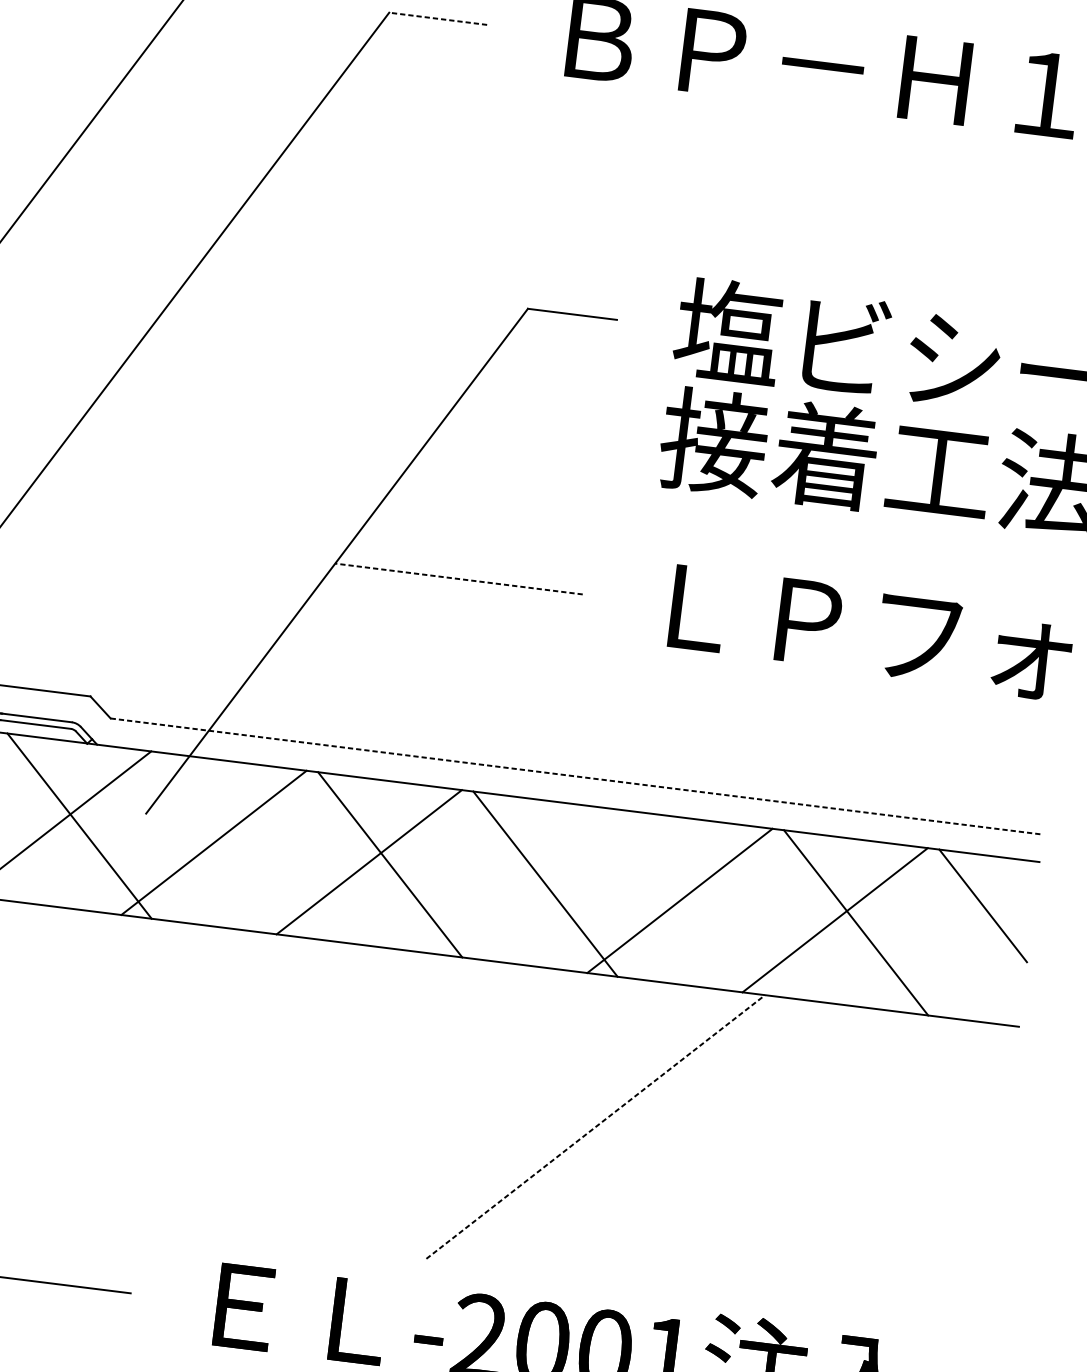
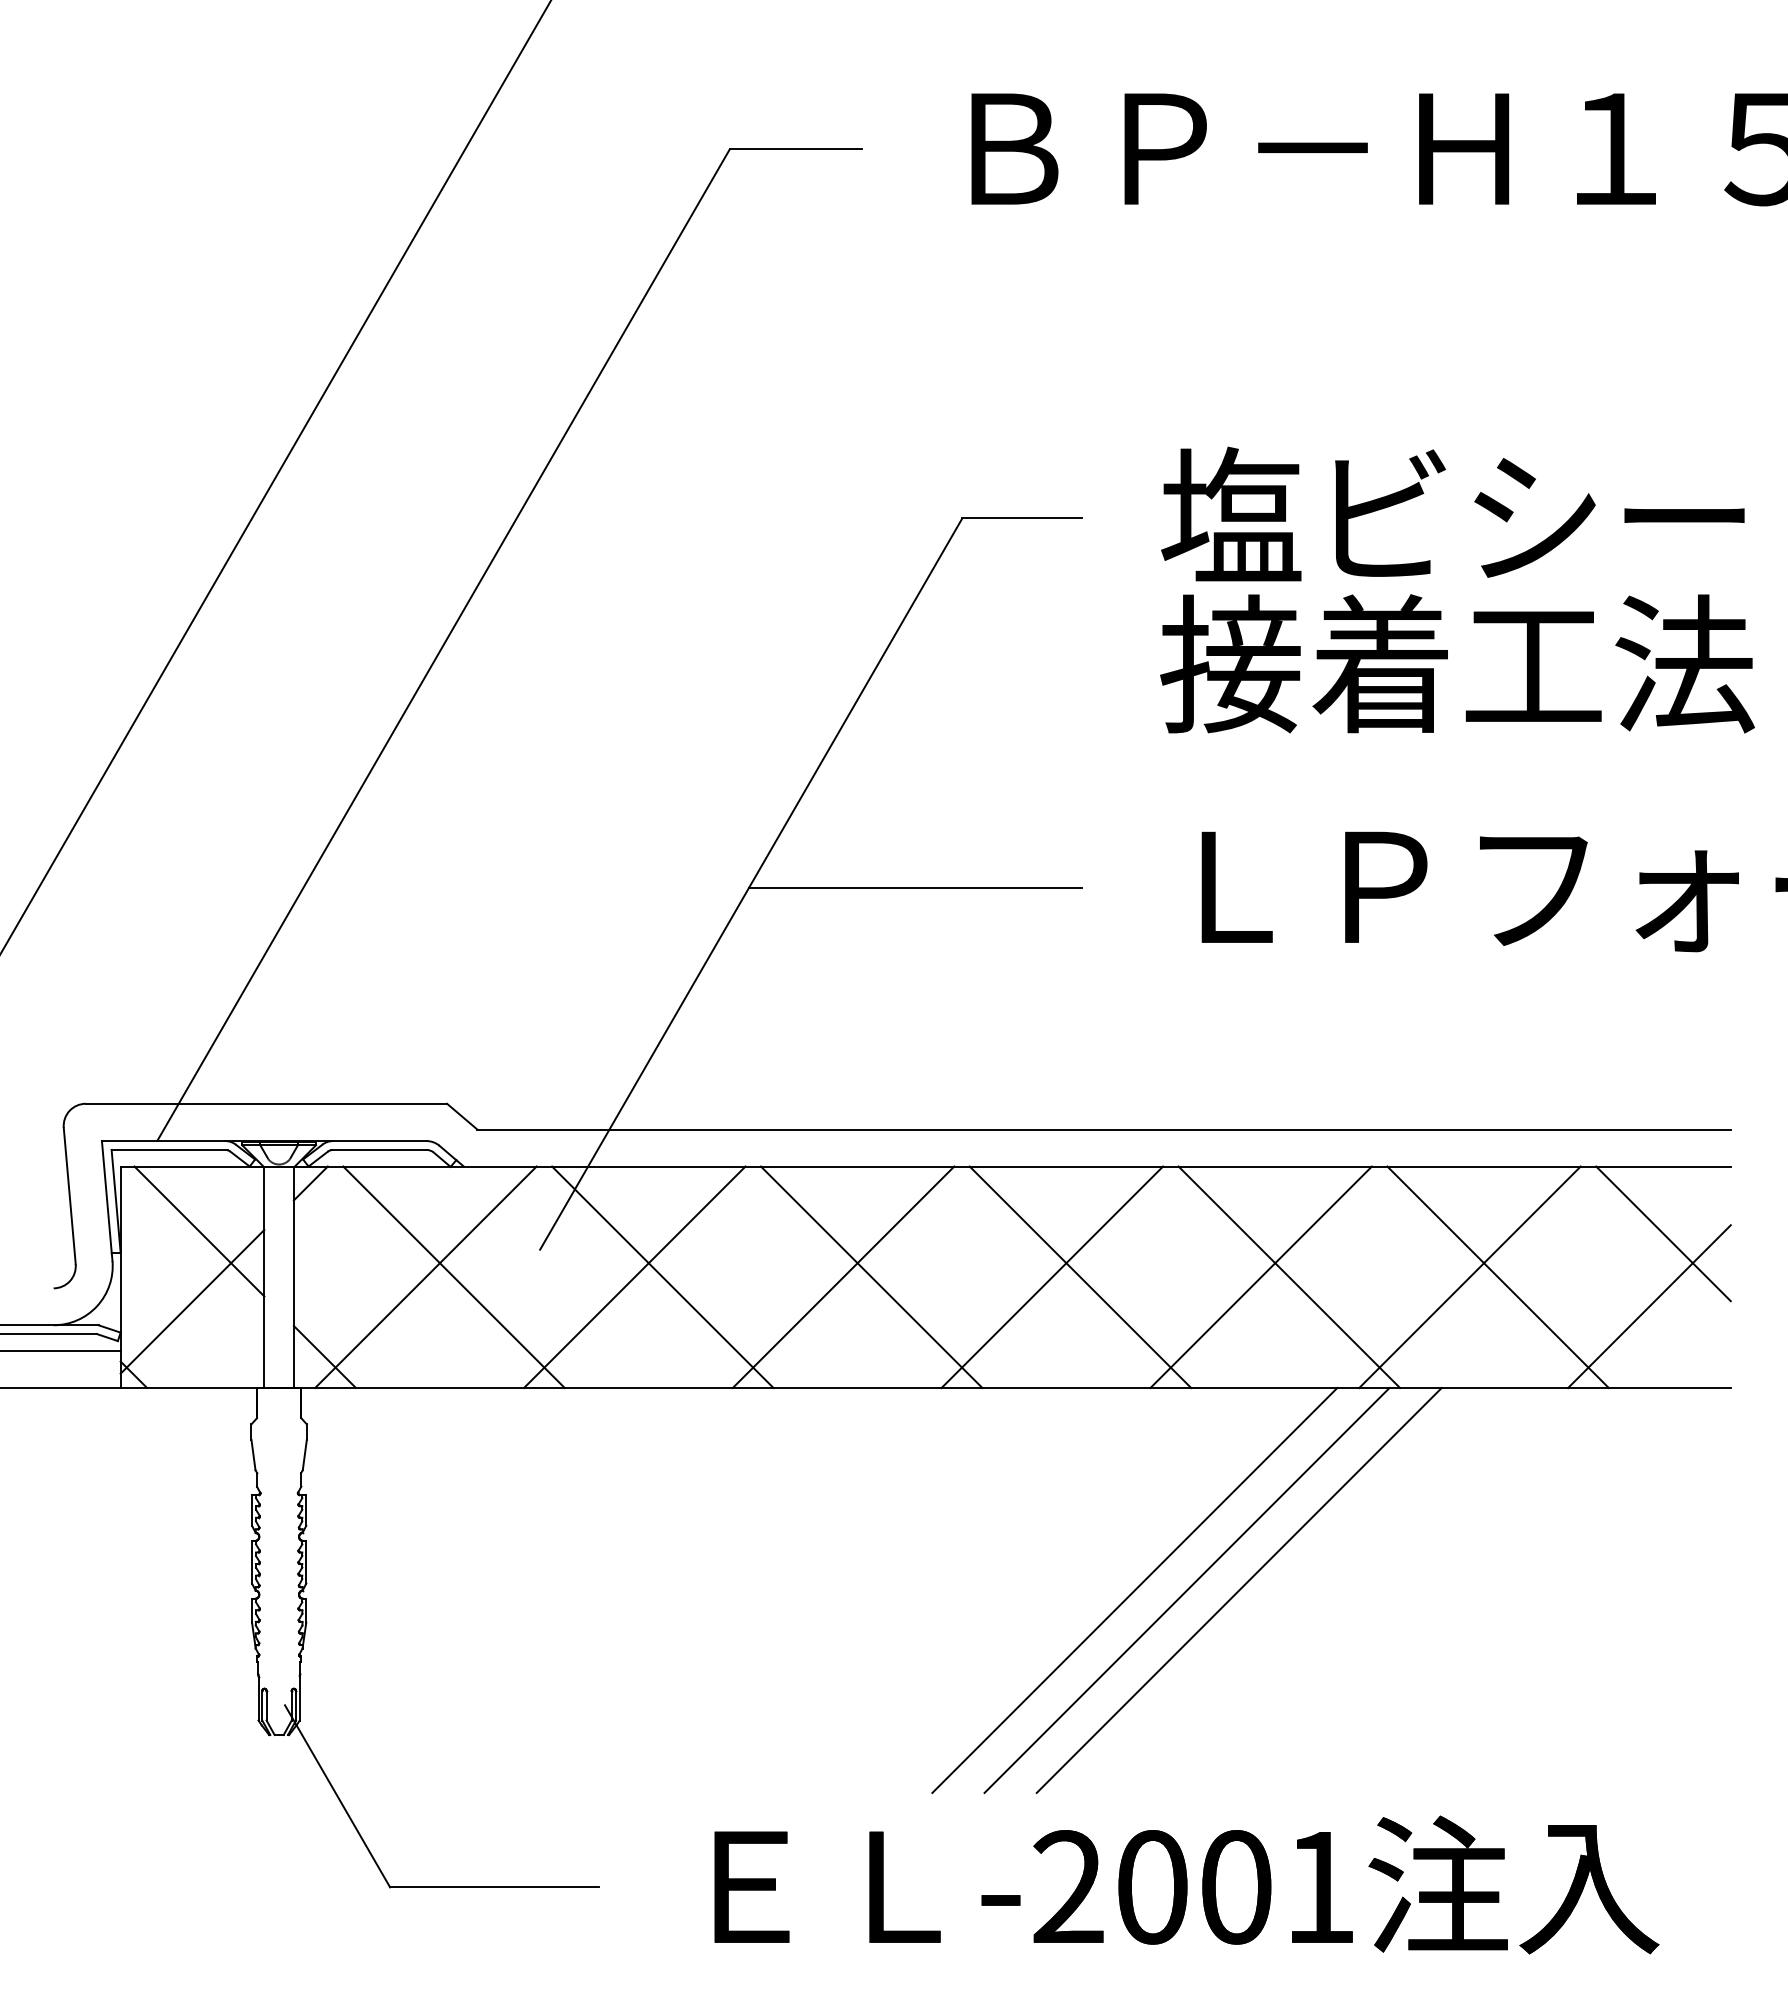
line: (438, 18) -> (795, 149), dashed -> solid
line: (458, 578) -> (915, 887), dashed -> solid
line: (577, 776) -> (1104, 1129), dashed -> solid
line: (234, 845) -> (662, 1277), added
line: (524, 881) -> (1052, 1277), added
line: (700, 903) -> (1289, 1277), added
line: (966, 958) -> (1649, 1306), added
line: (556, 1122) -> (1134, 1590), added
line: (596, 1127) -> (1187, 1590), dashed -> solid
line: (634, 1131) -> (1238, 1590), added

